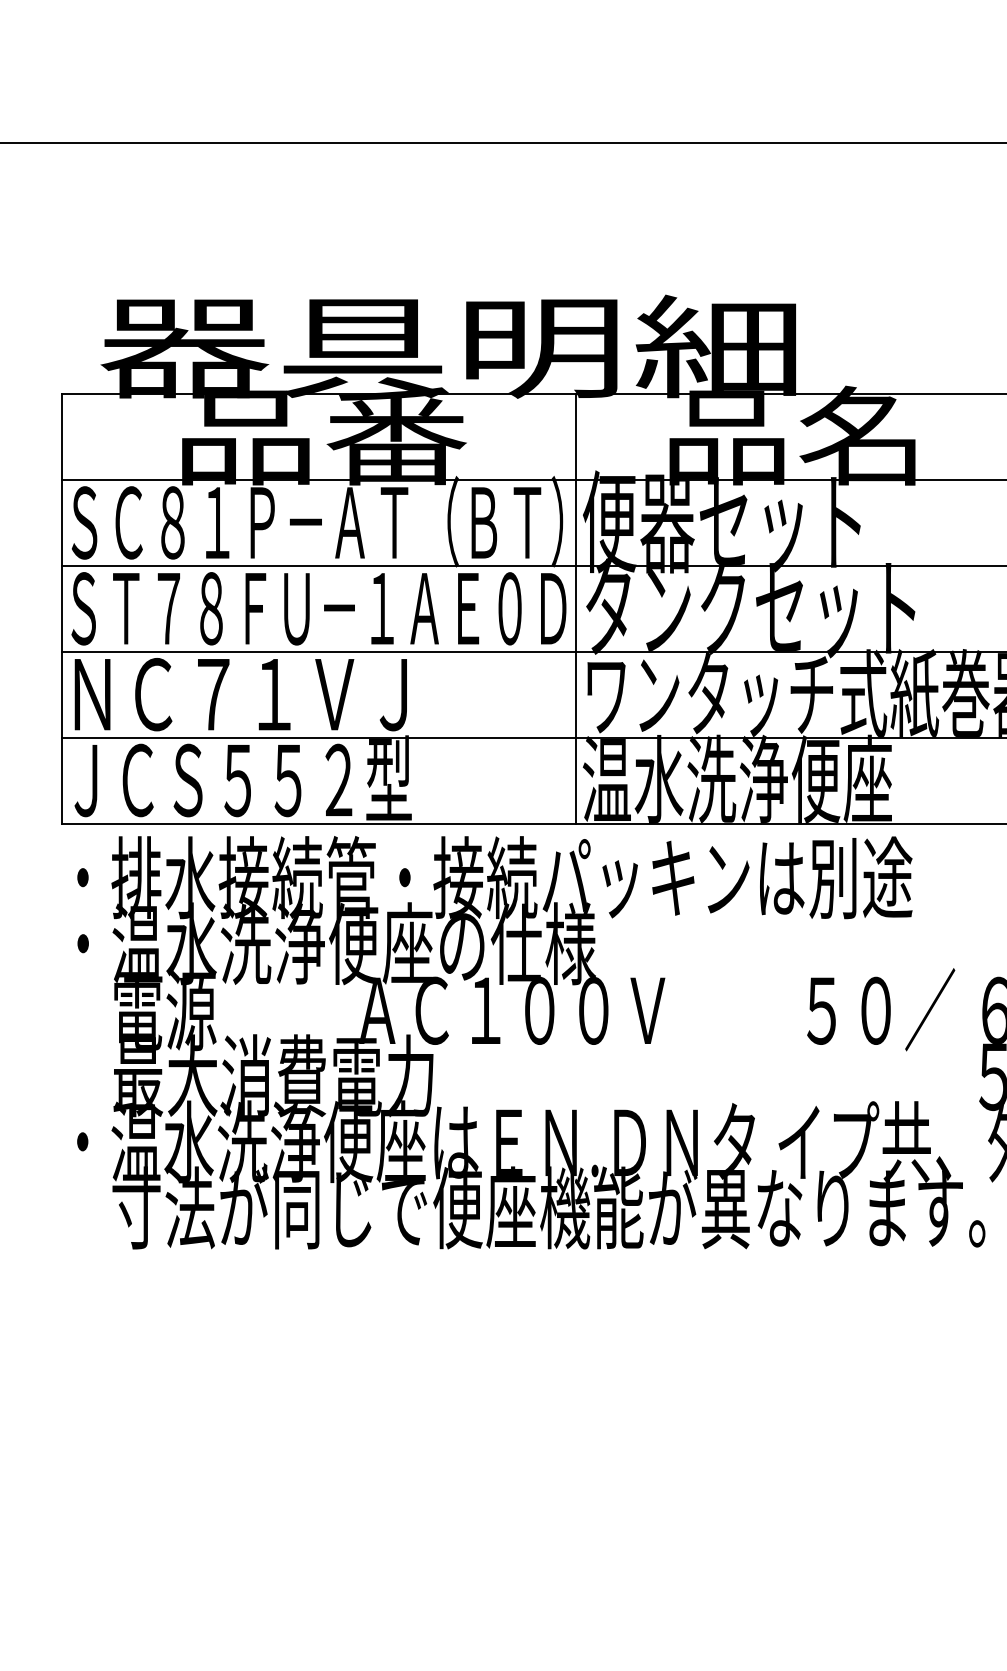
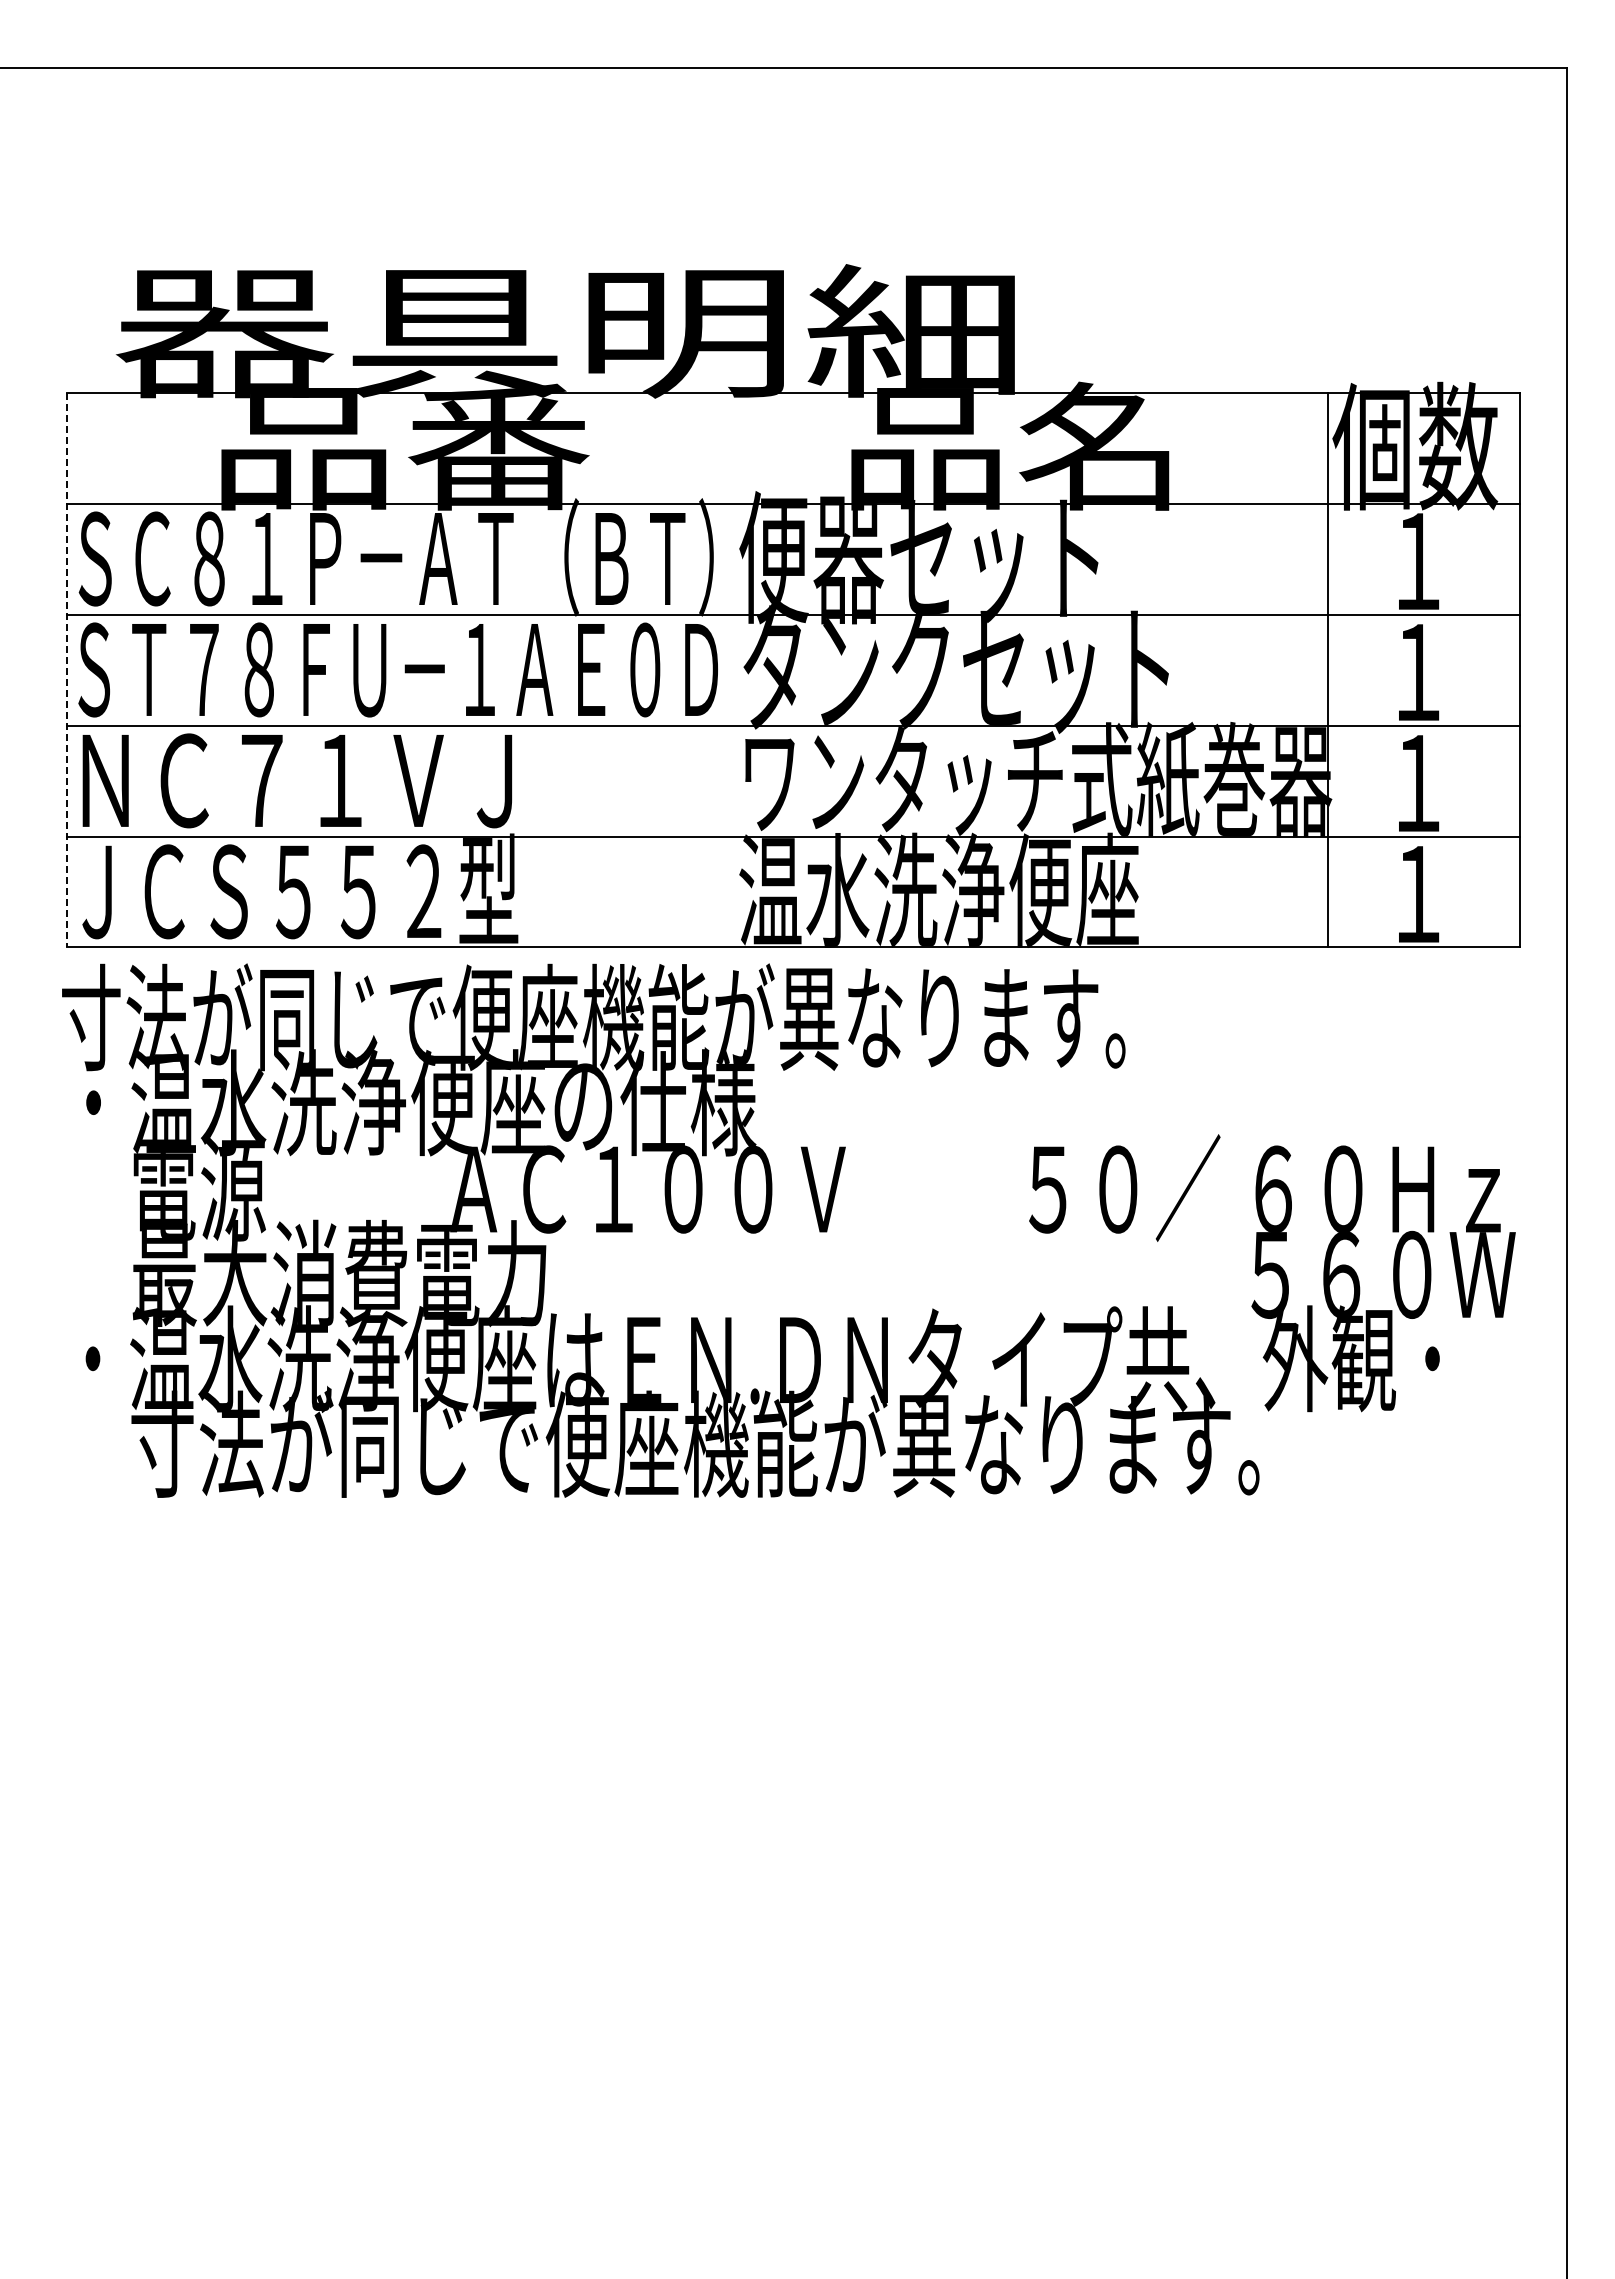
line: (576, 608) -> (730, 669), removed
line: (62, 609) -> (66, 670), solid -> dashed
text: (485, 877) -> (613, 1017), ・排水接続管・接続パッキンは別途 -> 寸法が同じで便座機能が異なります。

